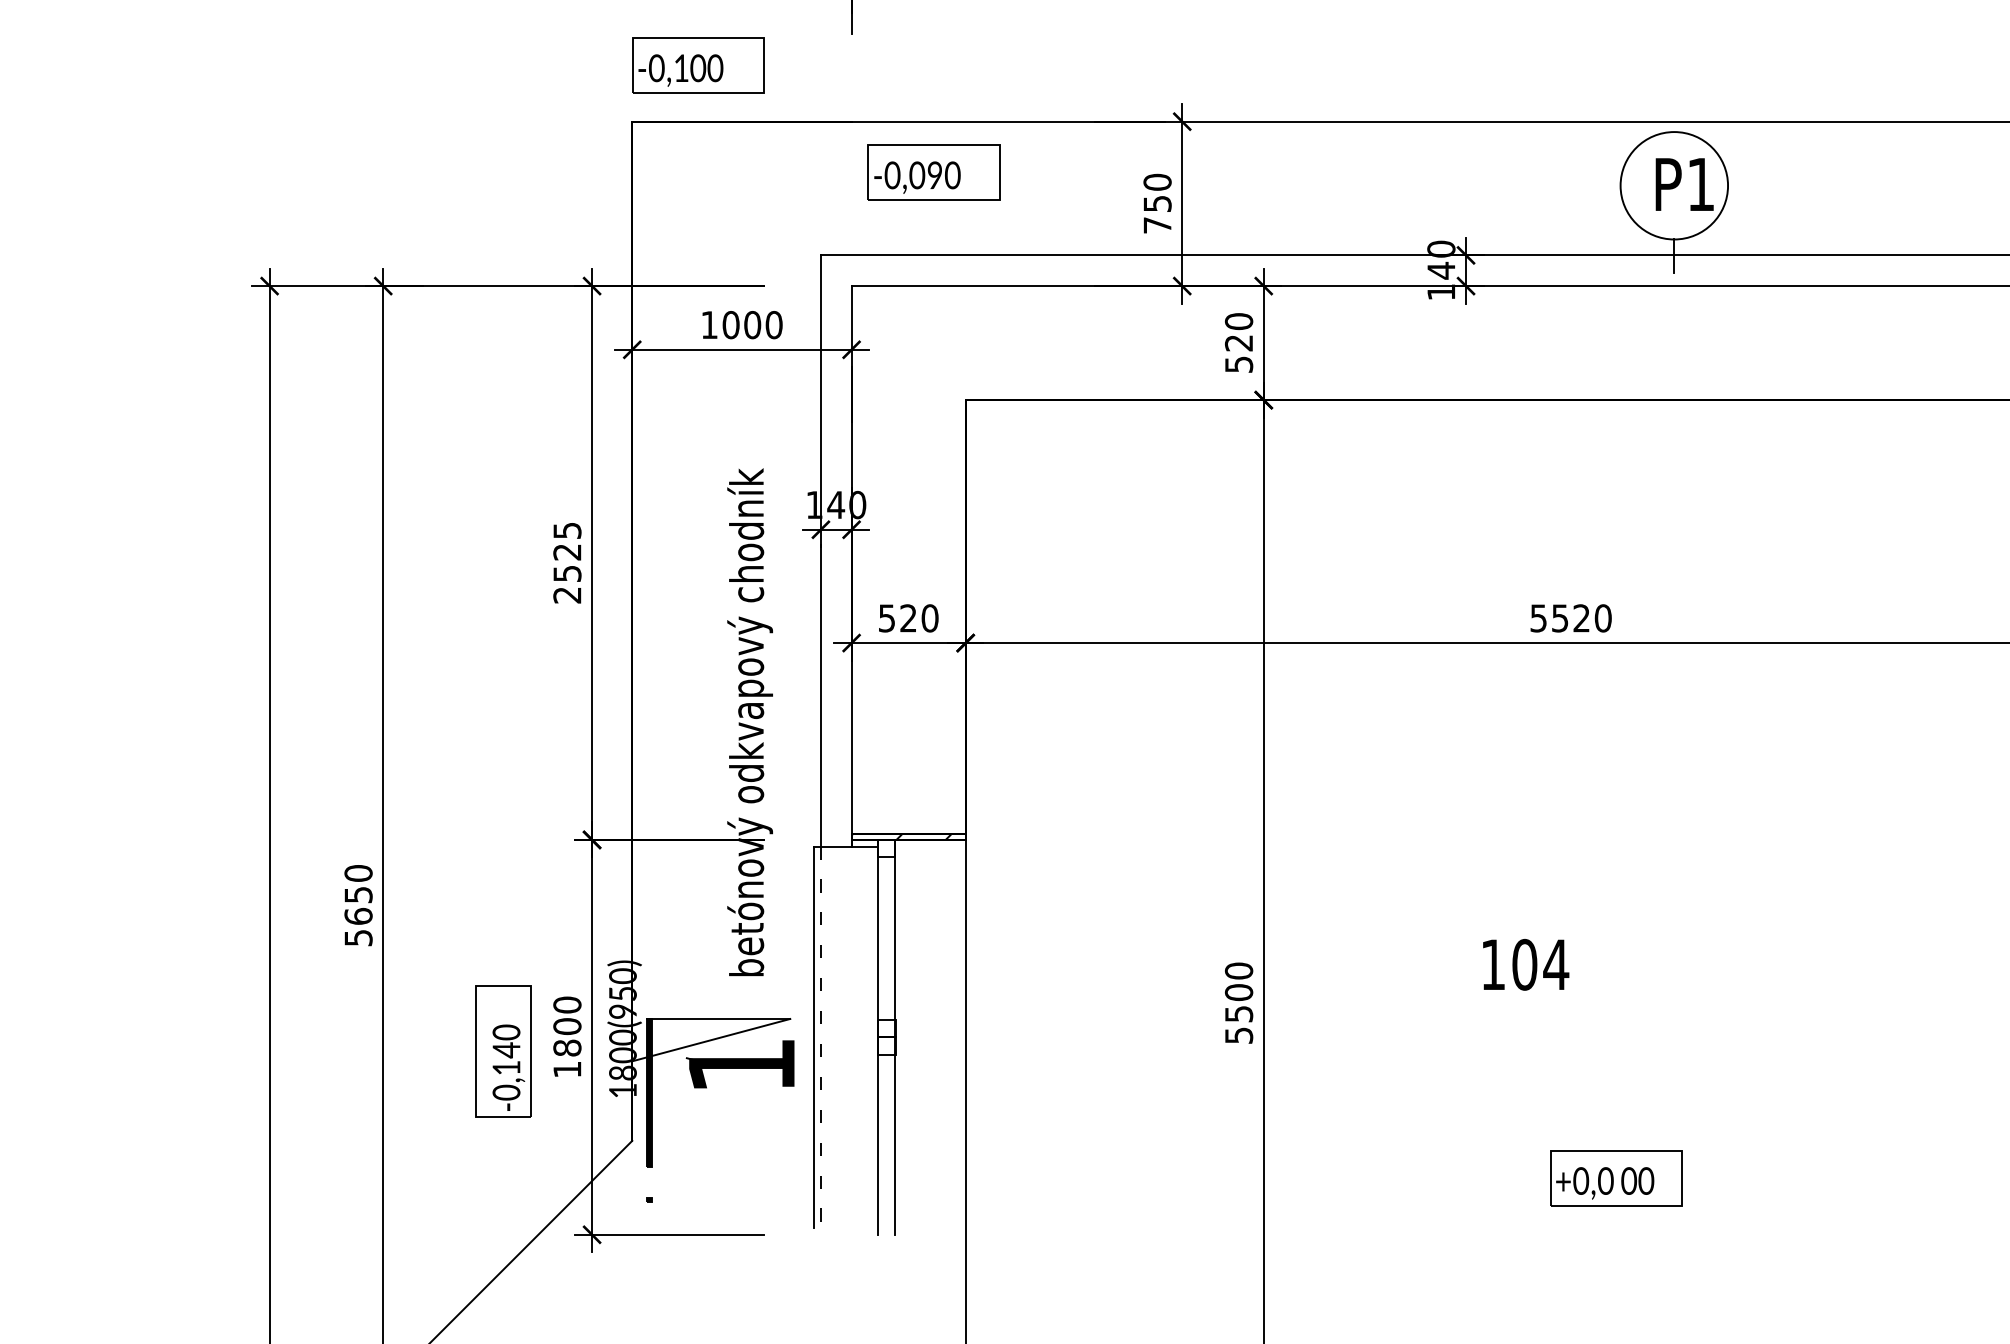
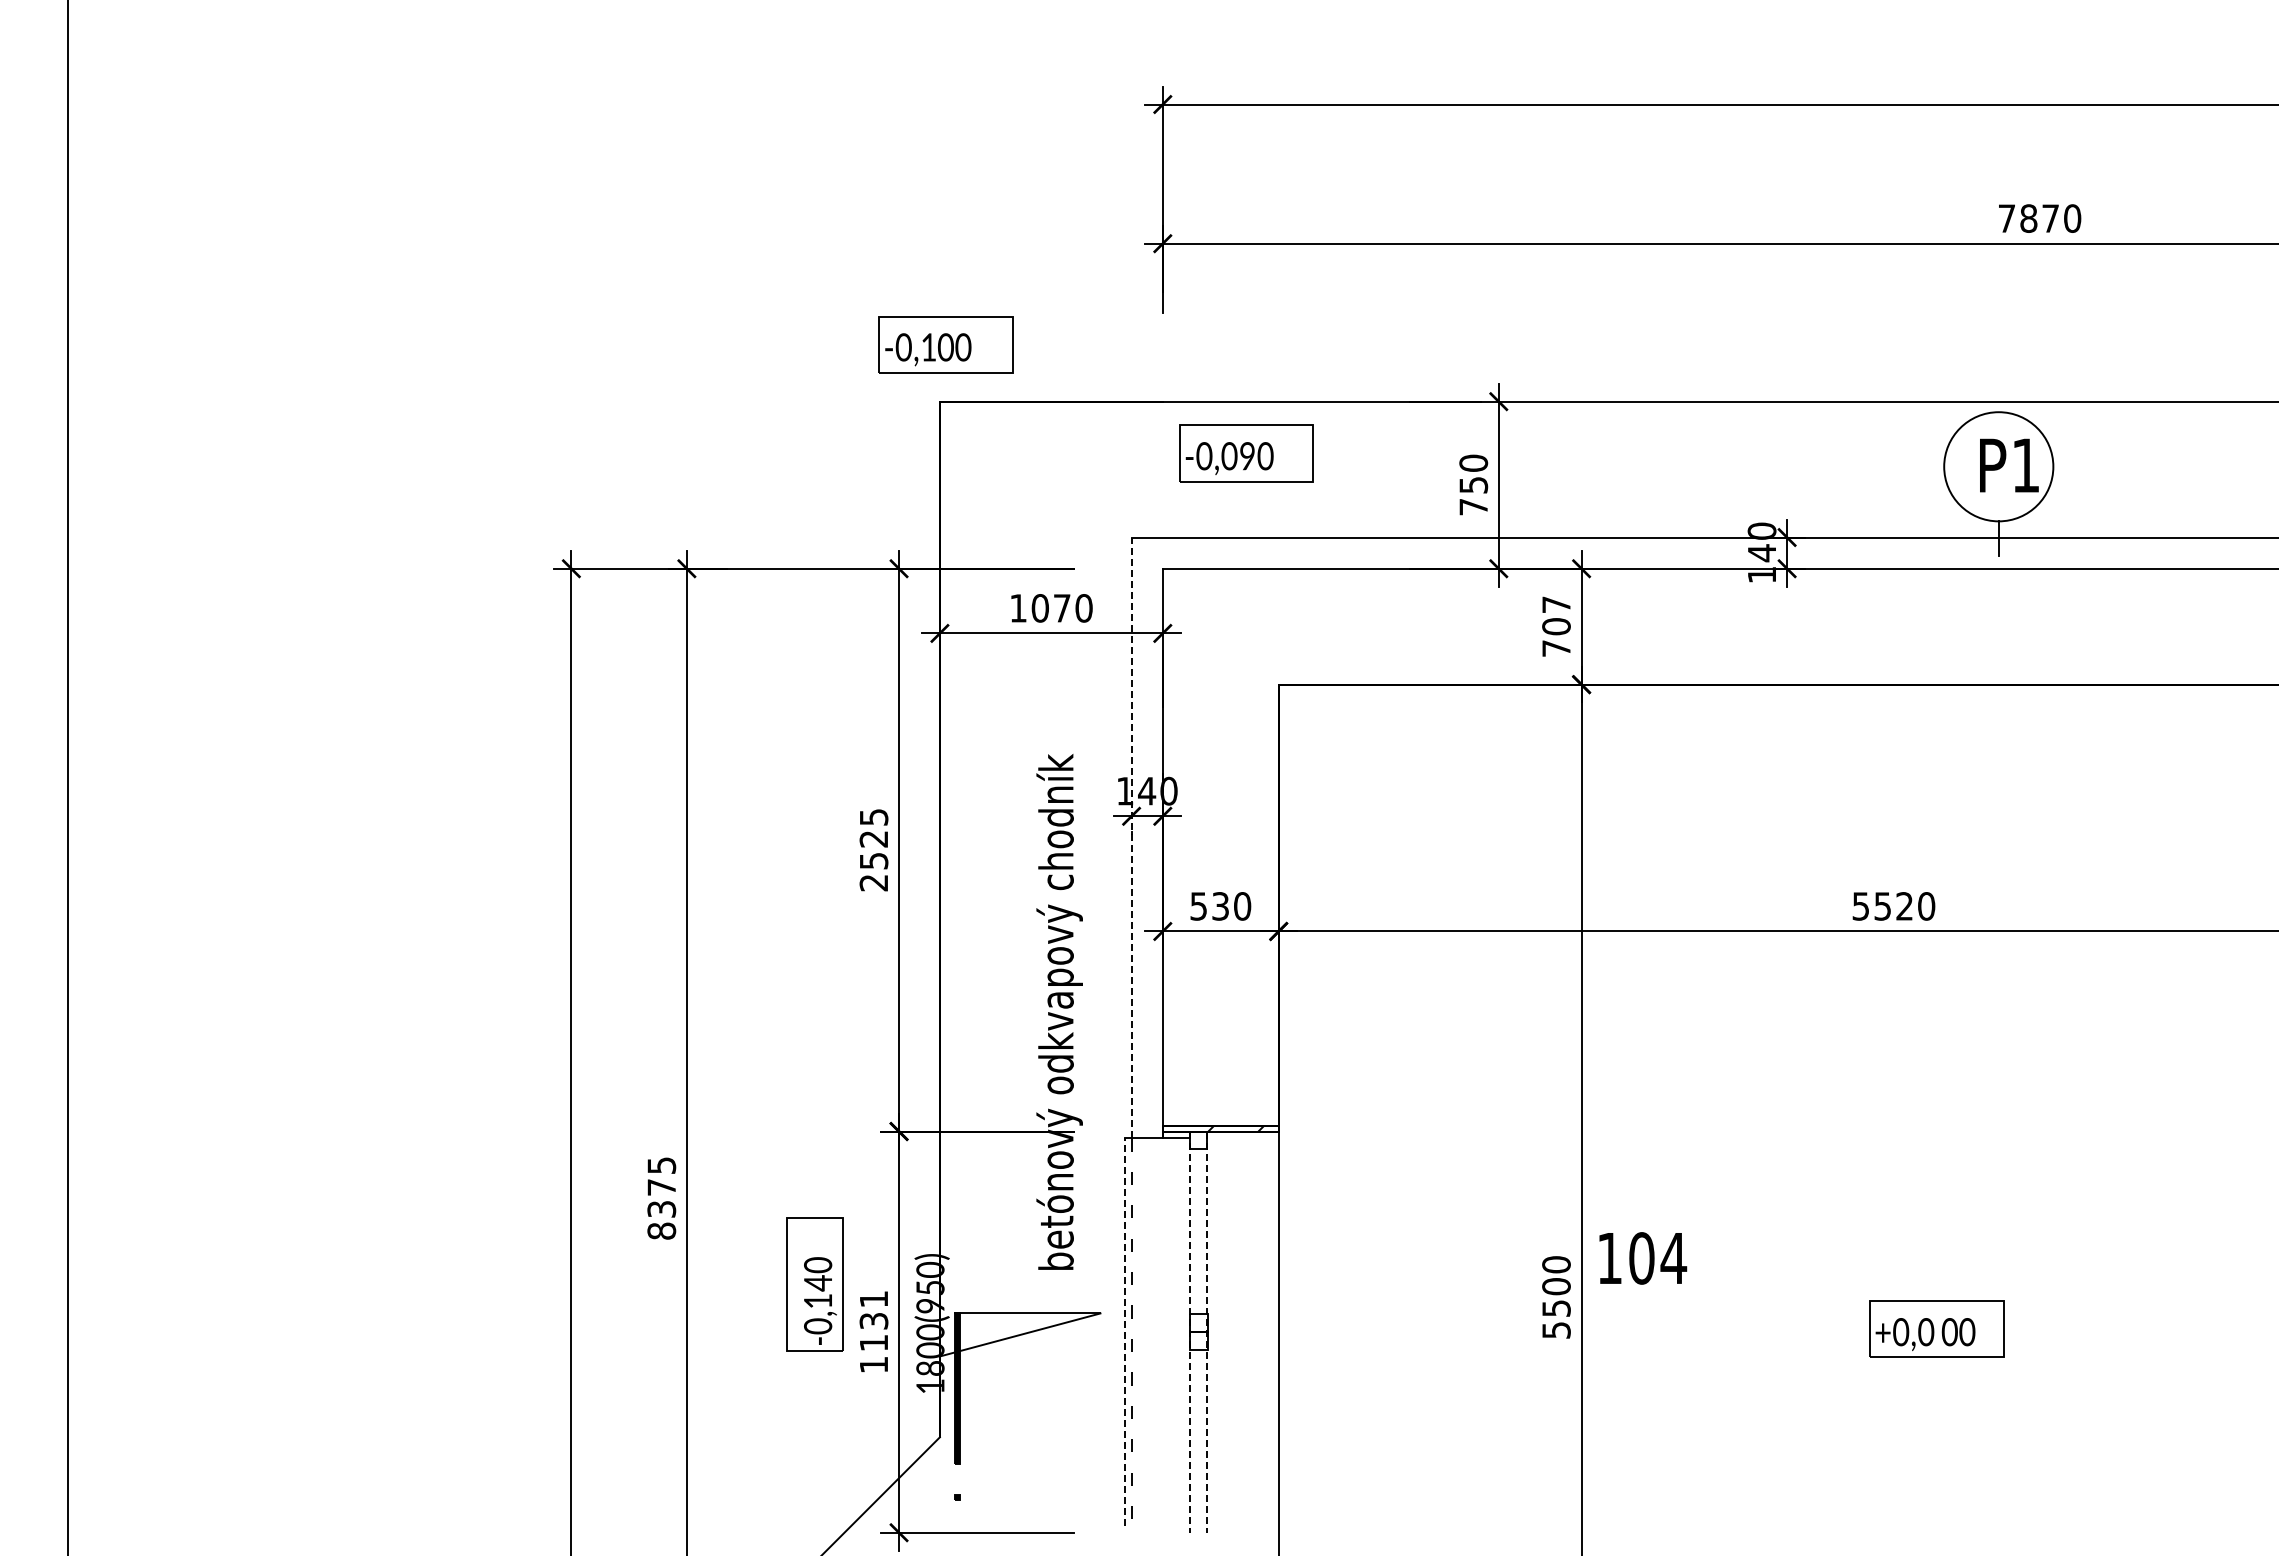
part: (697, 65) -> (945, 344), moved
text: (751, 325) -> (1061, 608), 1000 -> 1070
text: (1239, 342) -> (1556, 626), 520 -> 707
line: (820, 550) -> (1131, 837), solid -> dashed
text: (908, 618) -> (1220, 906), 520 -> 530
text: (358, 905) -> (661, 1198), 5650 -> 8375
text: (1526, 964) -> (1643, 1258), moved
text: (566, 1025) -> (873, 1320), 1800 -> 1131
line: (813, 1037) -> (1124, 1332), solid -> dashed
line: (877, 1037) -> (1189, 1332), solid -> dashed
line: (895, 1037) -> (1207, 1332), solid -> dashed
part: (502, 1051) -> (814, 1284), moved
part: (740, 1064) -> (1049, 1359), removed
part: (1615, 1177) -> (1936, 1328), moved

